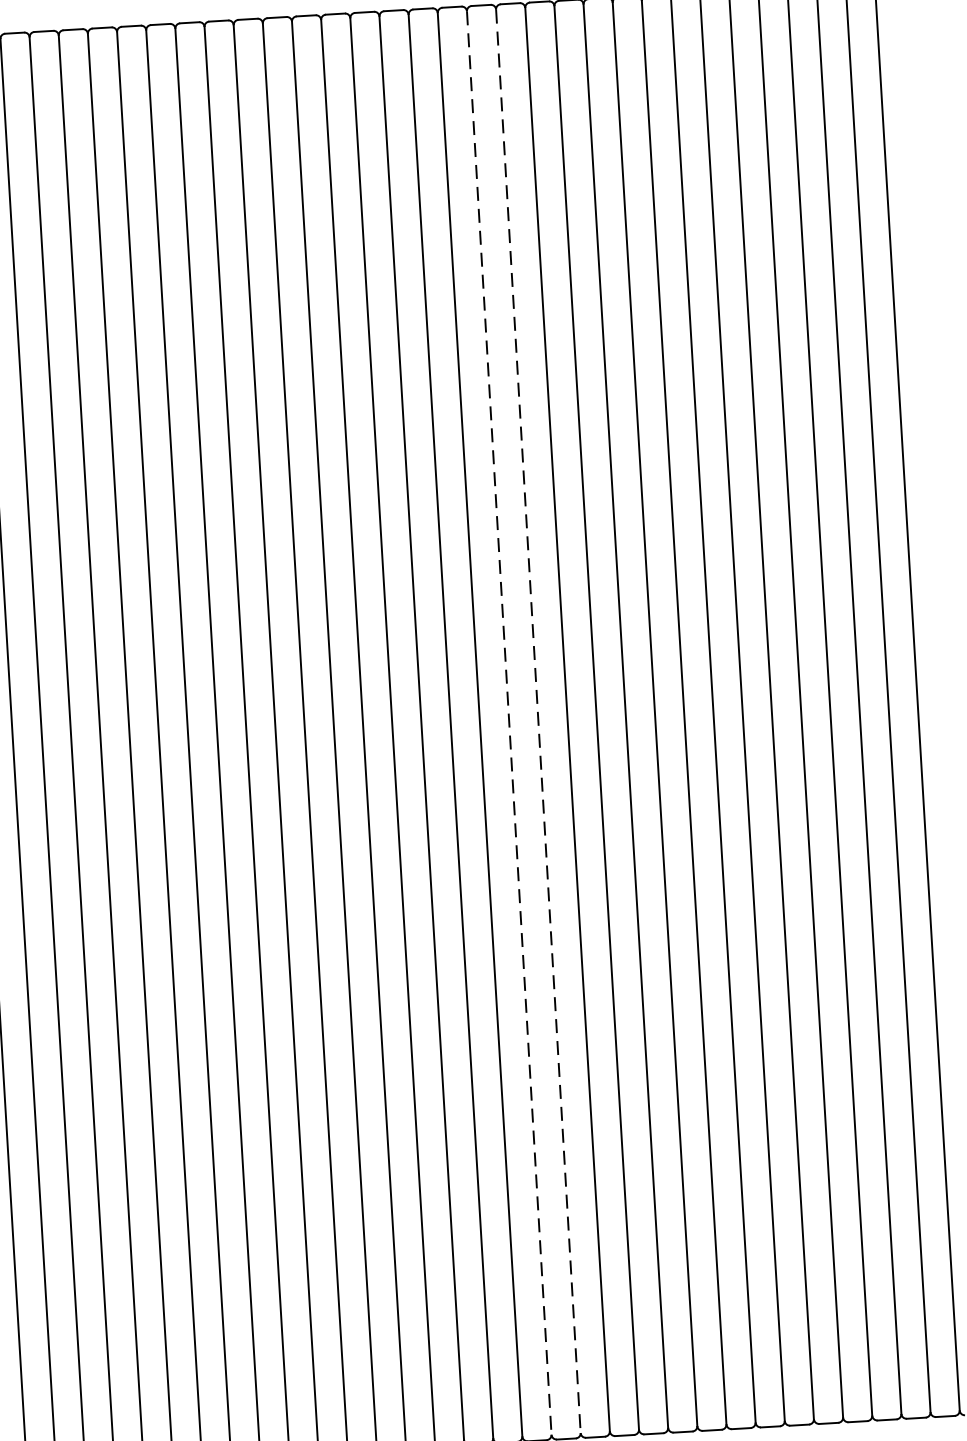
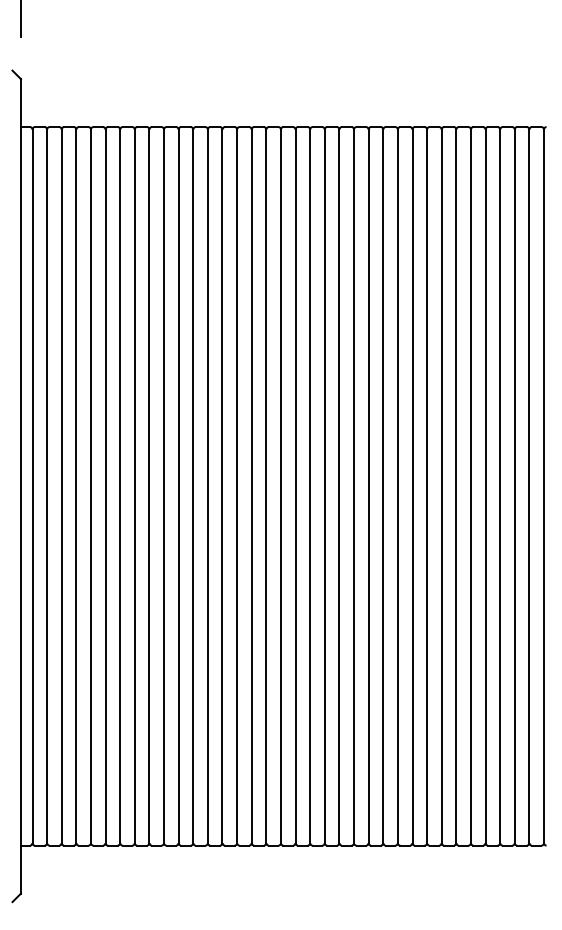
line: (539, 721) -> (354, 486), dashed -> solid
line: (509, 723) -> (339, 486), dashed -> solid

